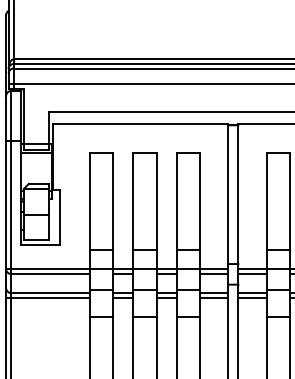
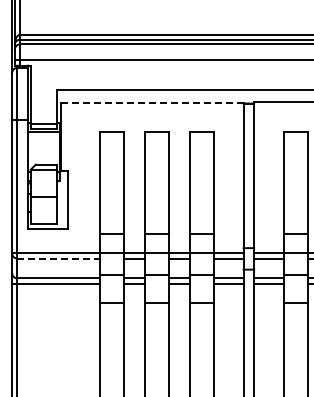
line: (140, 124) -> (152, 102), solid -> dashed
line: (50, 273) -> (58, 258), solid -> dashed

